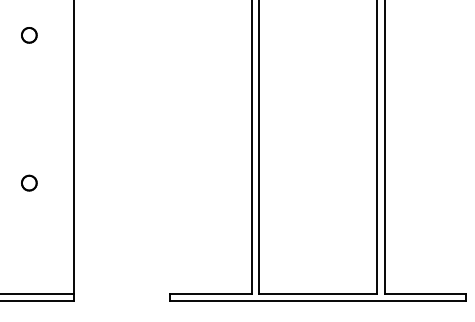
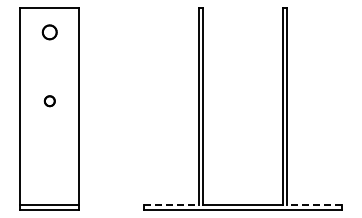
part: (28, 35) -> (49, 32), size x1.4
part: (28, 183) -> (49, 101), moved
line: (211, 294) -> (171, 205), solid -> dashed
line: (425, 294) -> (314, 205), solid -> dashed

